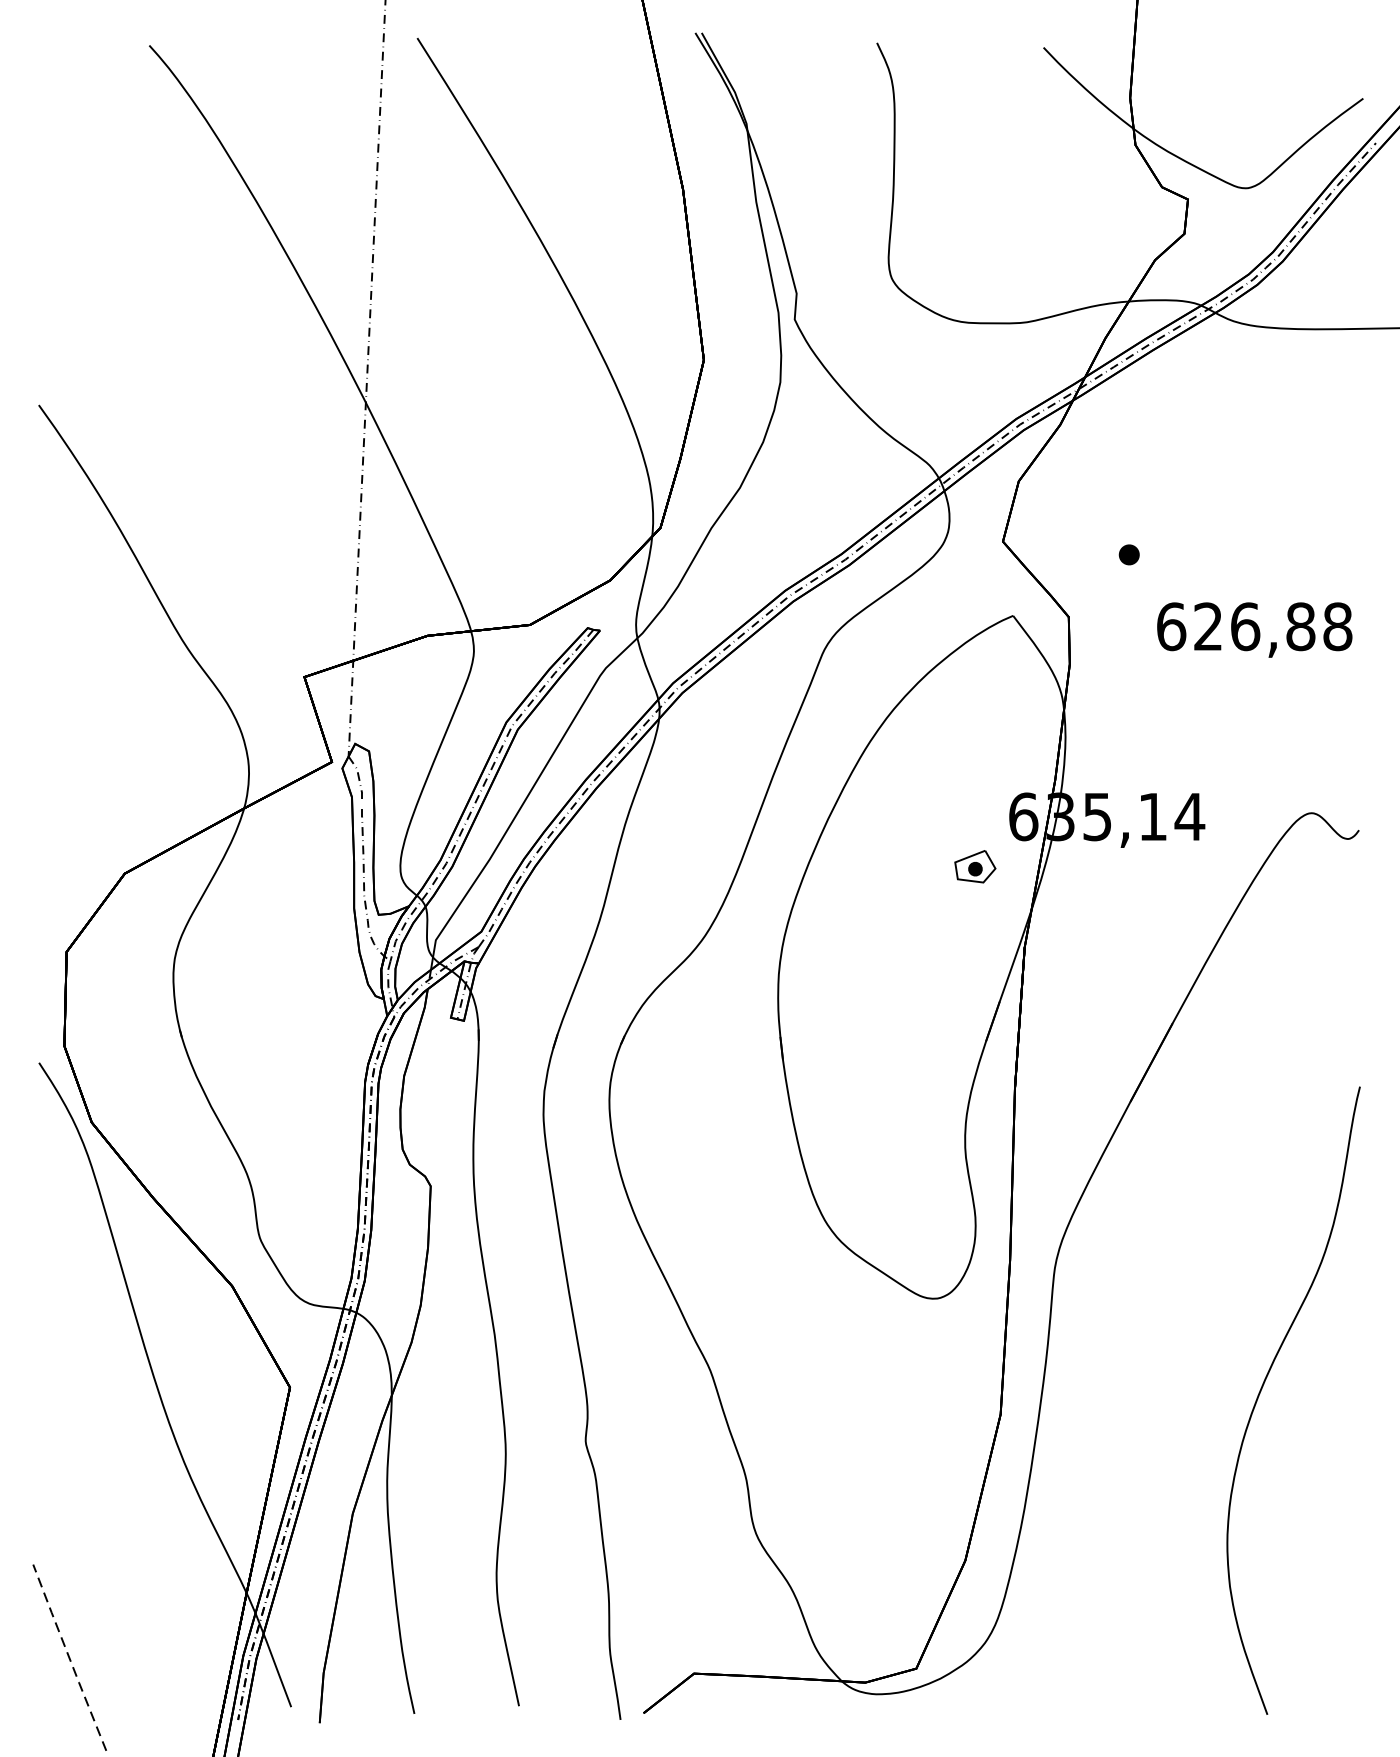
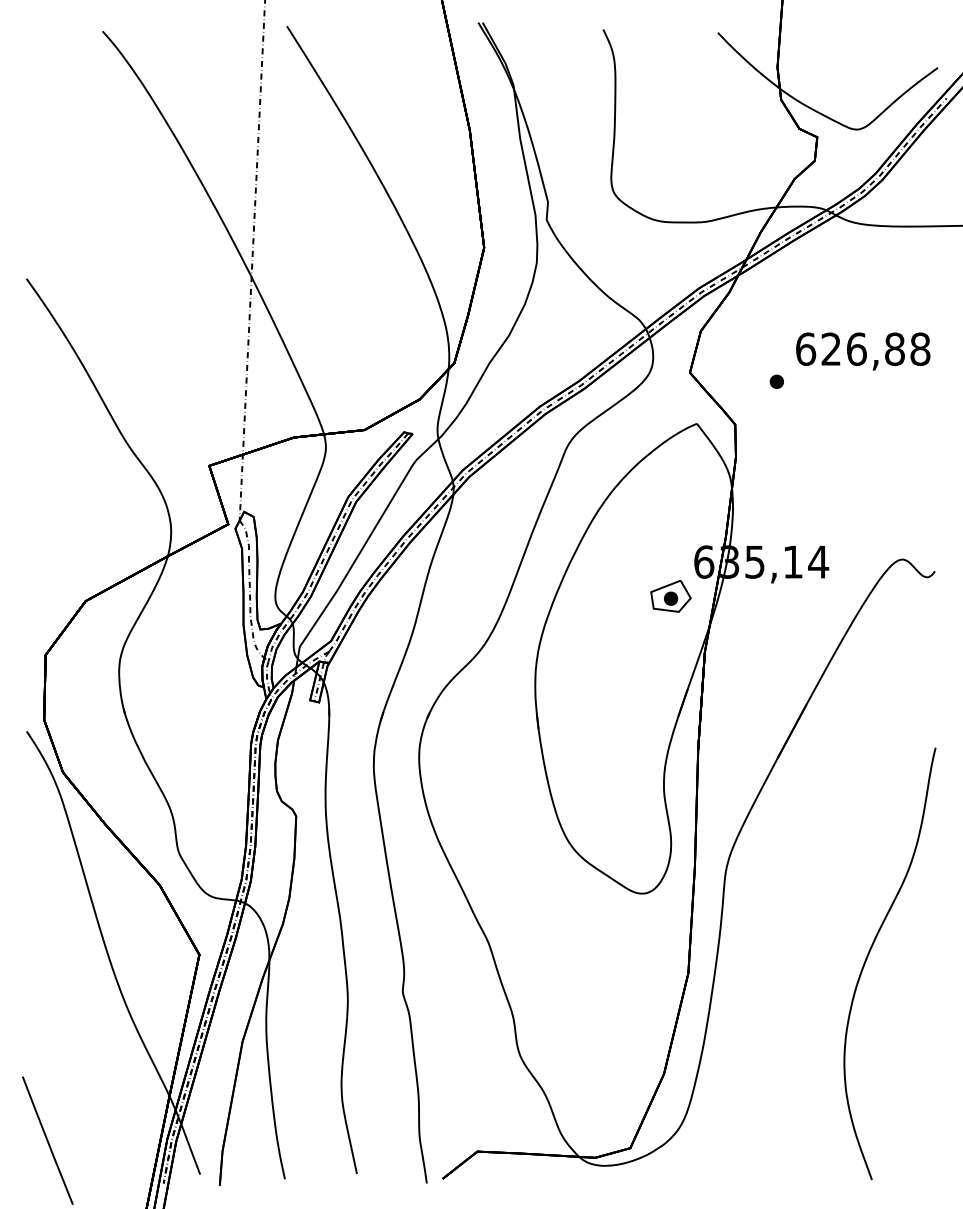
text: (1255, 629) -> (863, 351), moved
part: (974, 866) -> (670, 596), size x1.43
line: (69, 1657) -> (47, 1140), dashed -> solid

